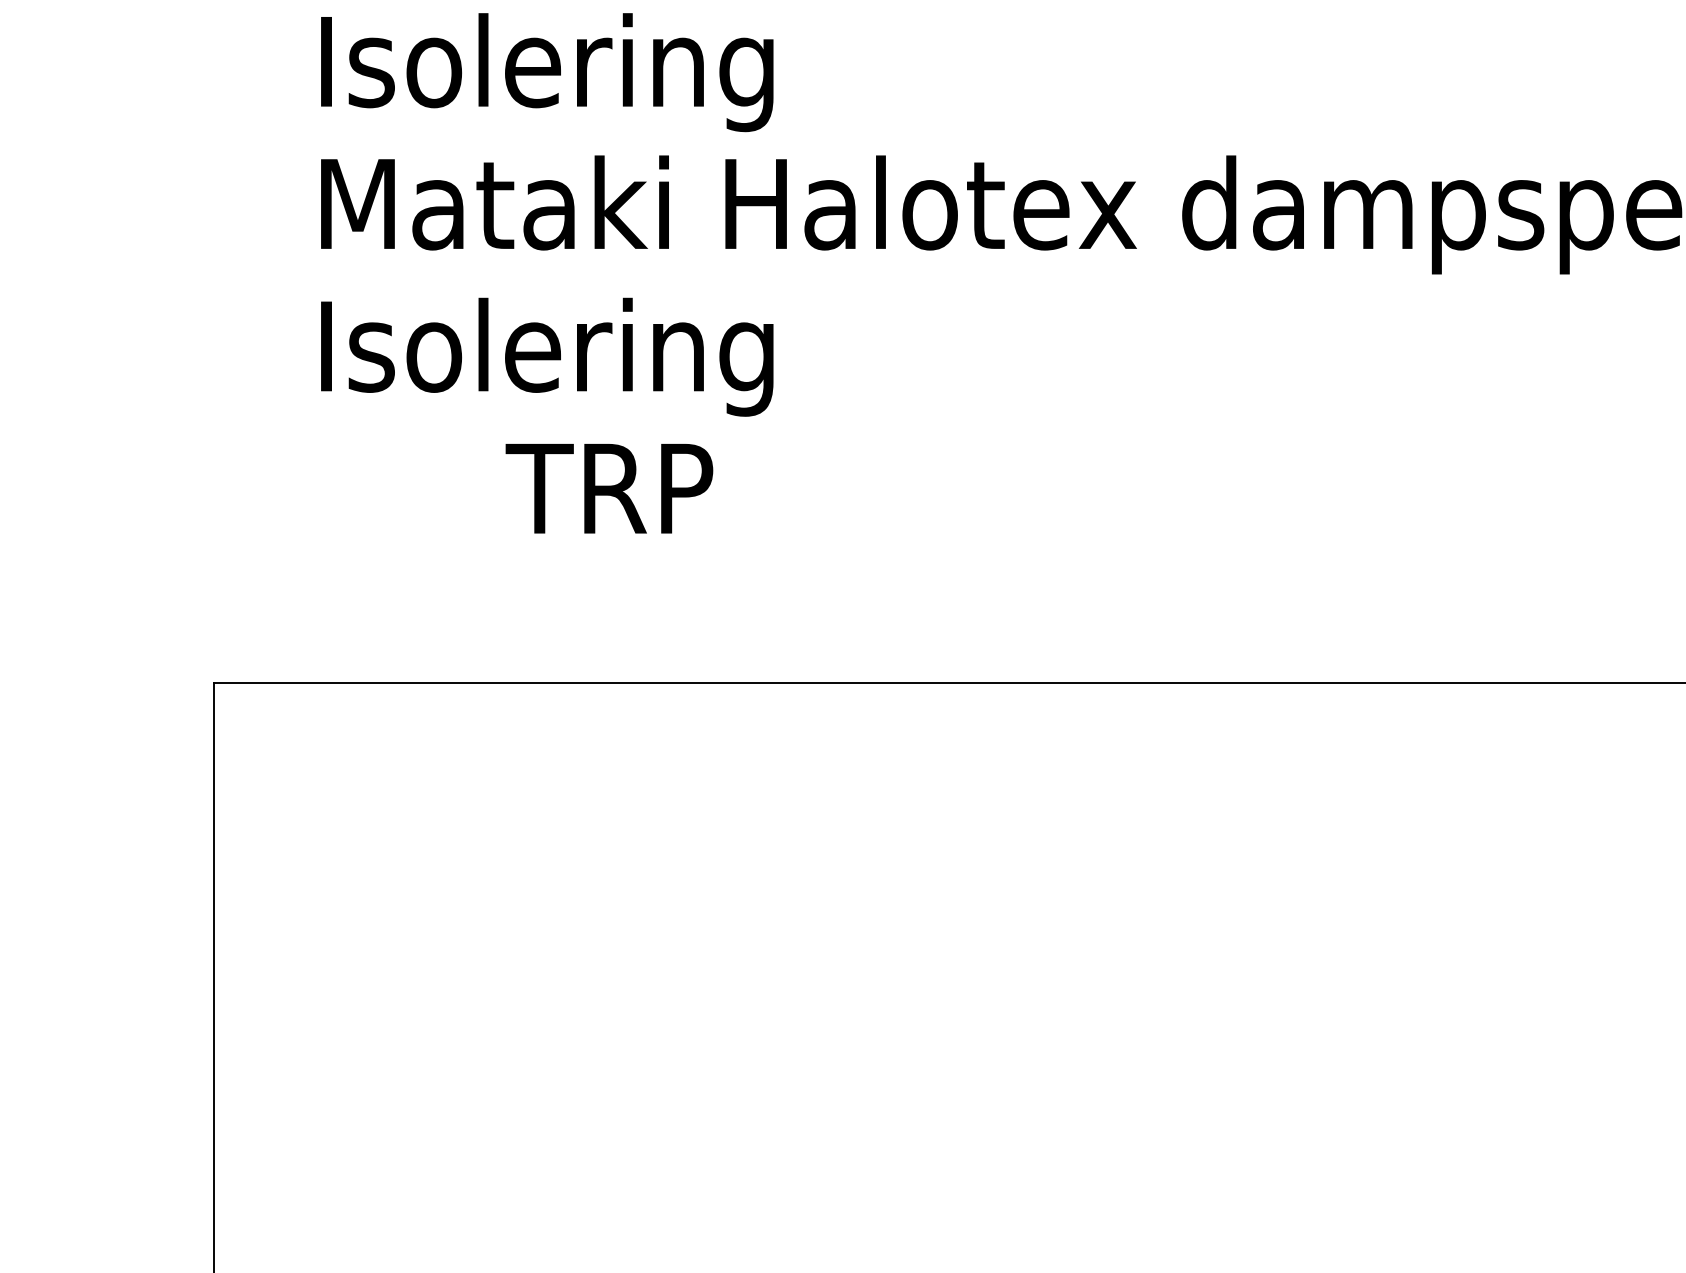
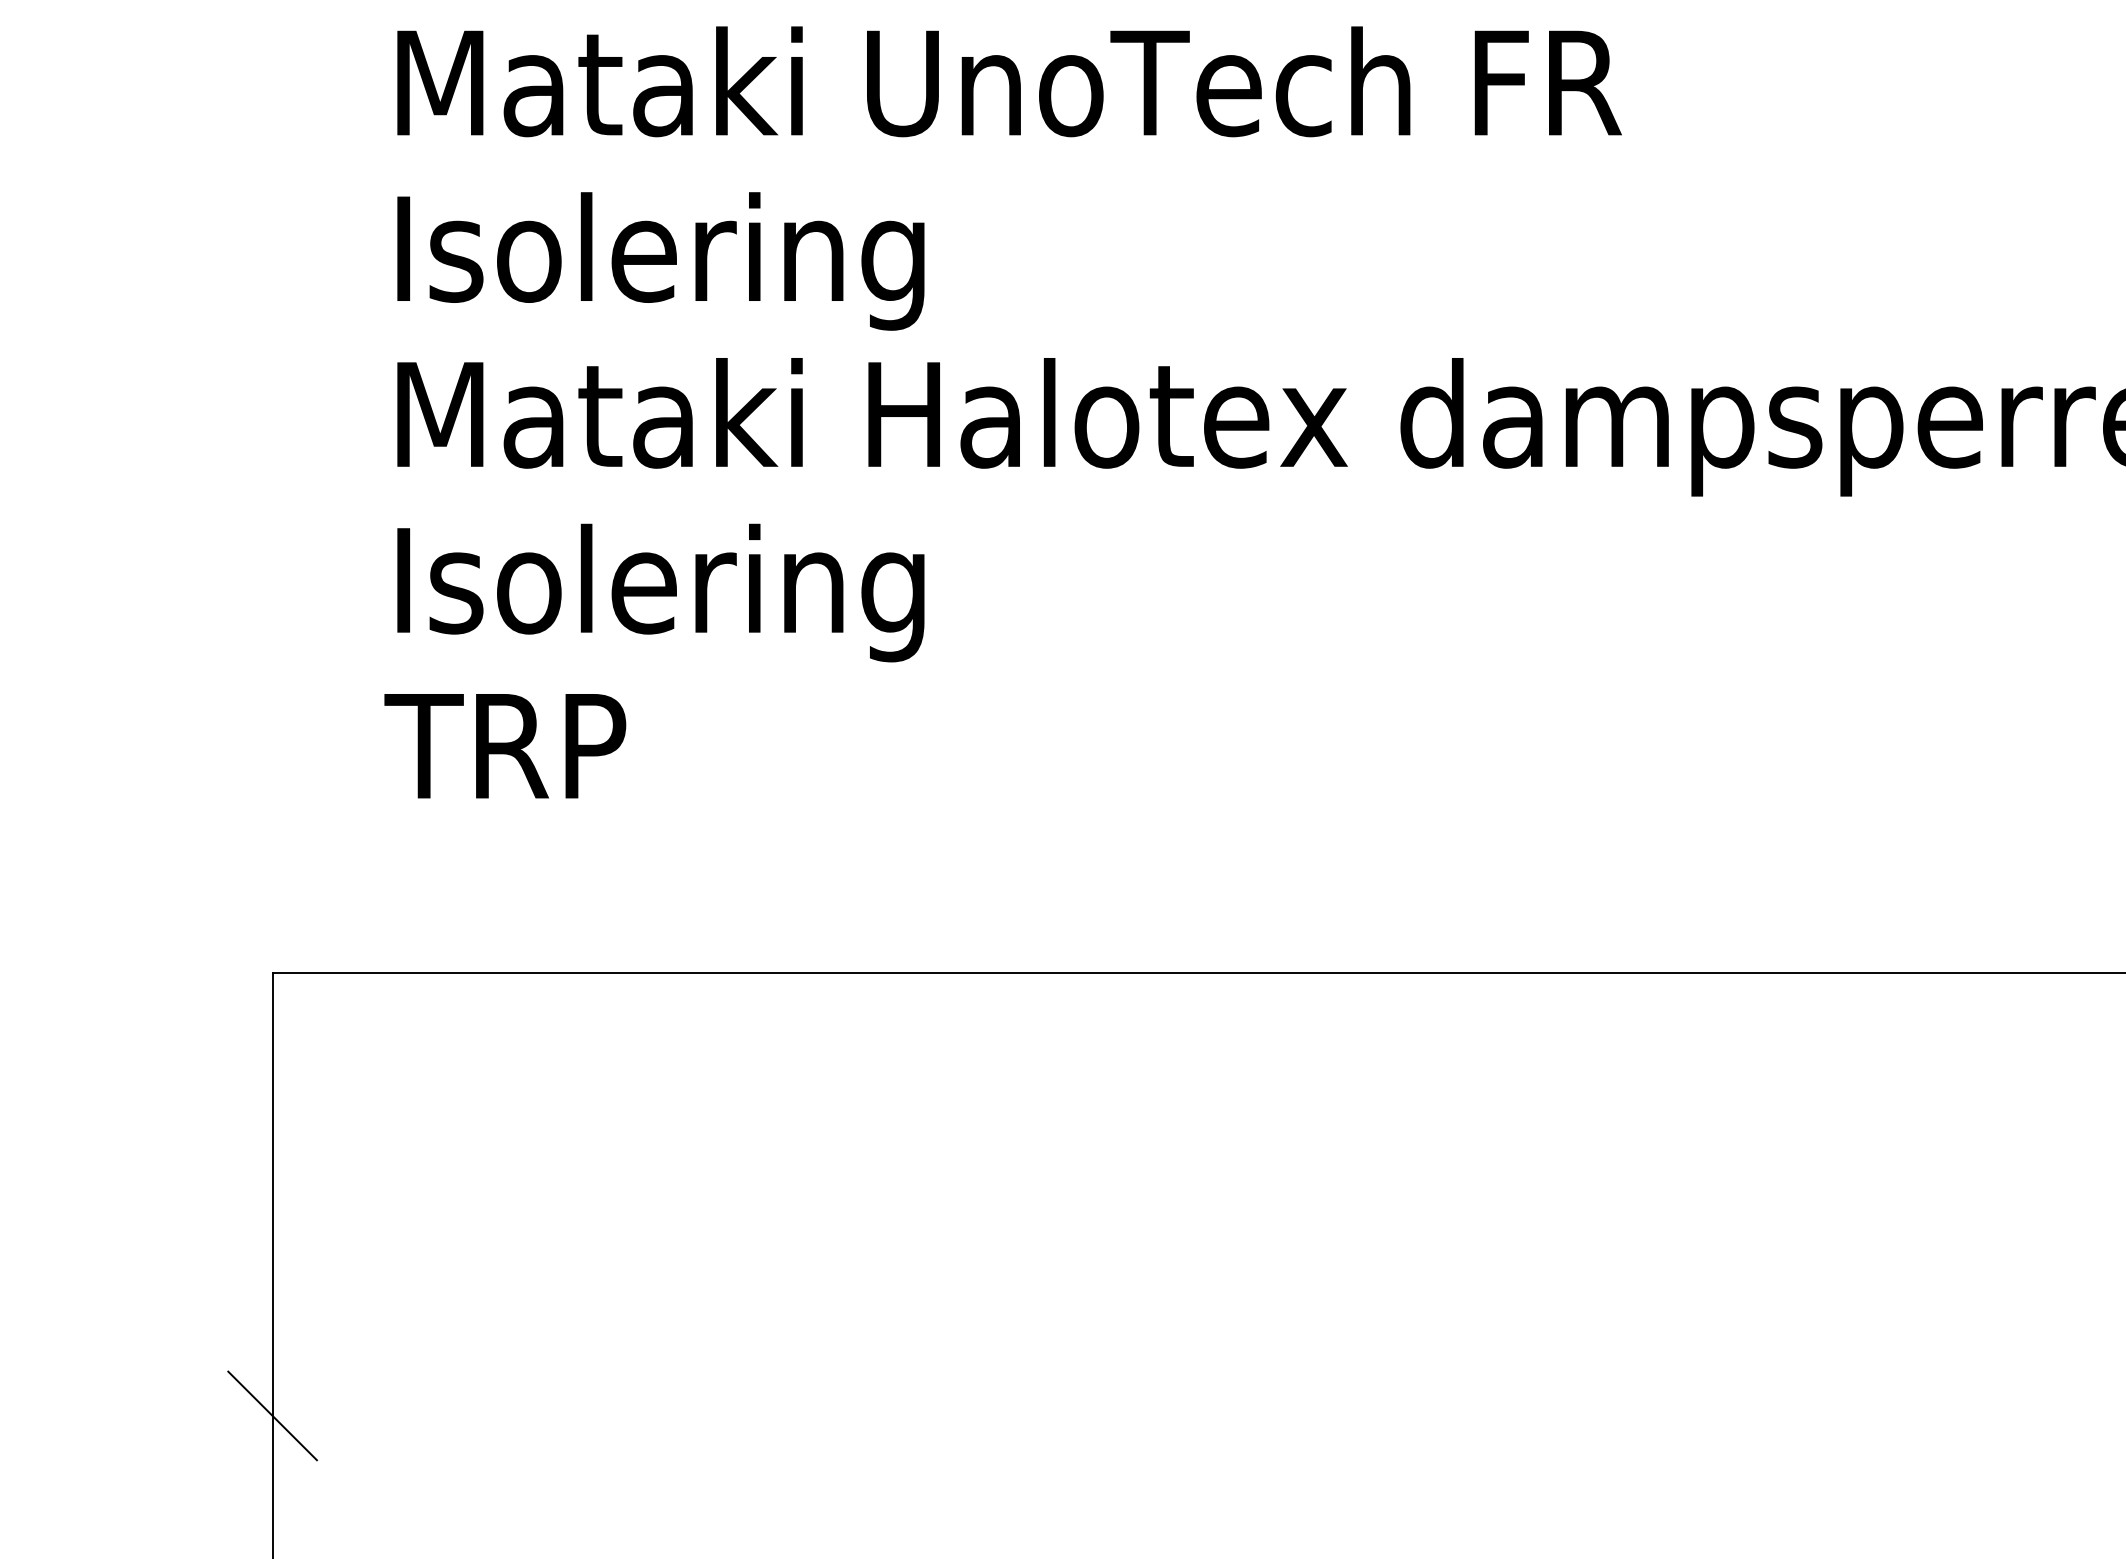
text: (609, 488) -> (505, 746), moved
line: (213, 1063) -> (272, 1415), added

